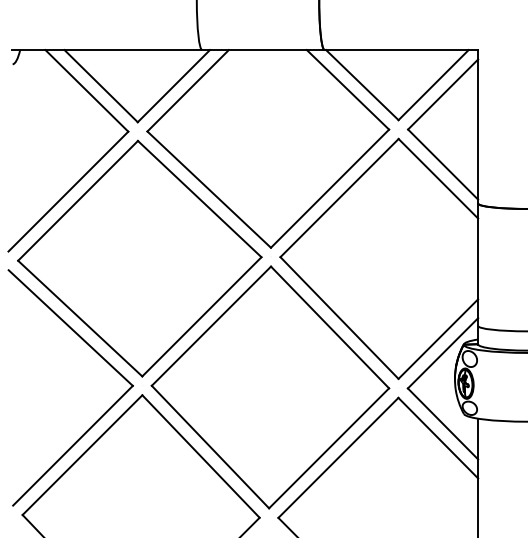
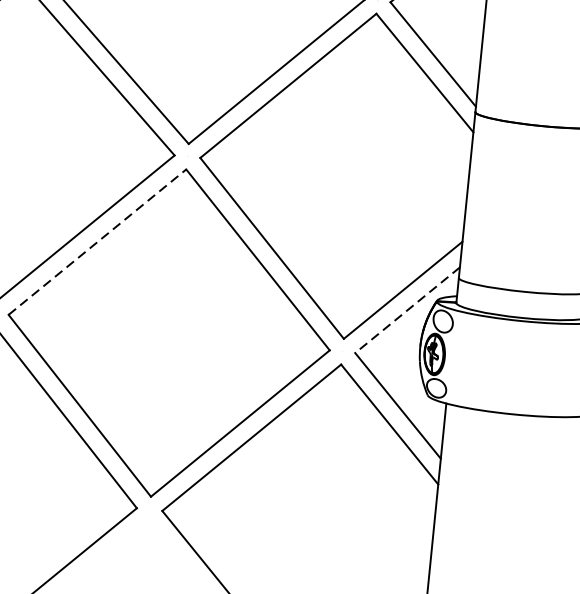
line: (211, 325) -> (97, 241), solid -> dashed
line: (443, 353) -> (408, 310), solid -> dashed

